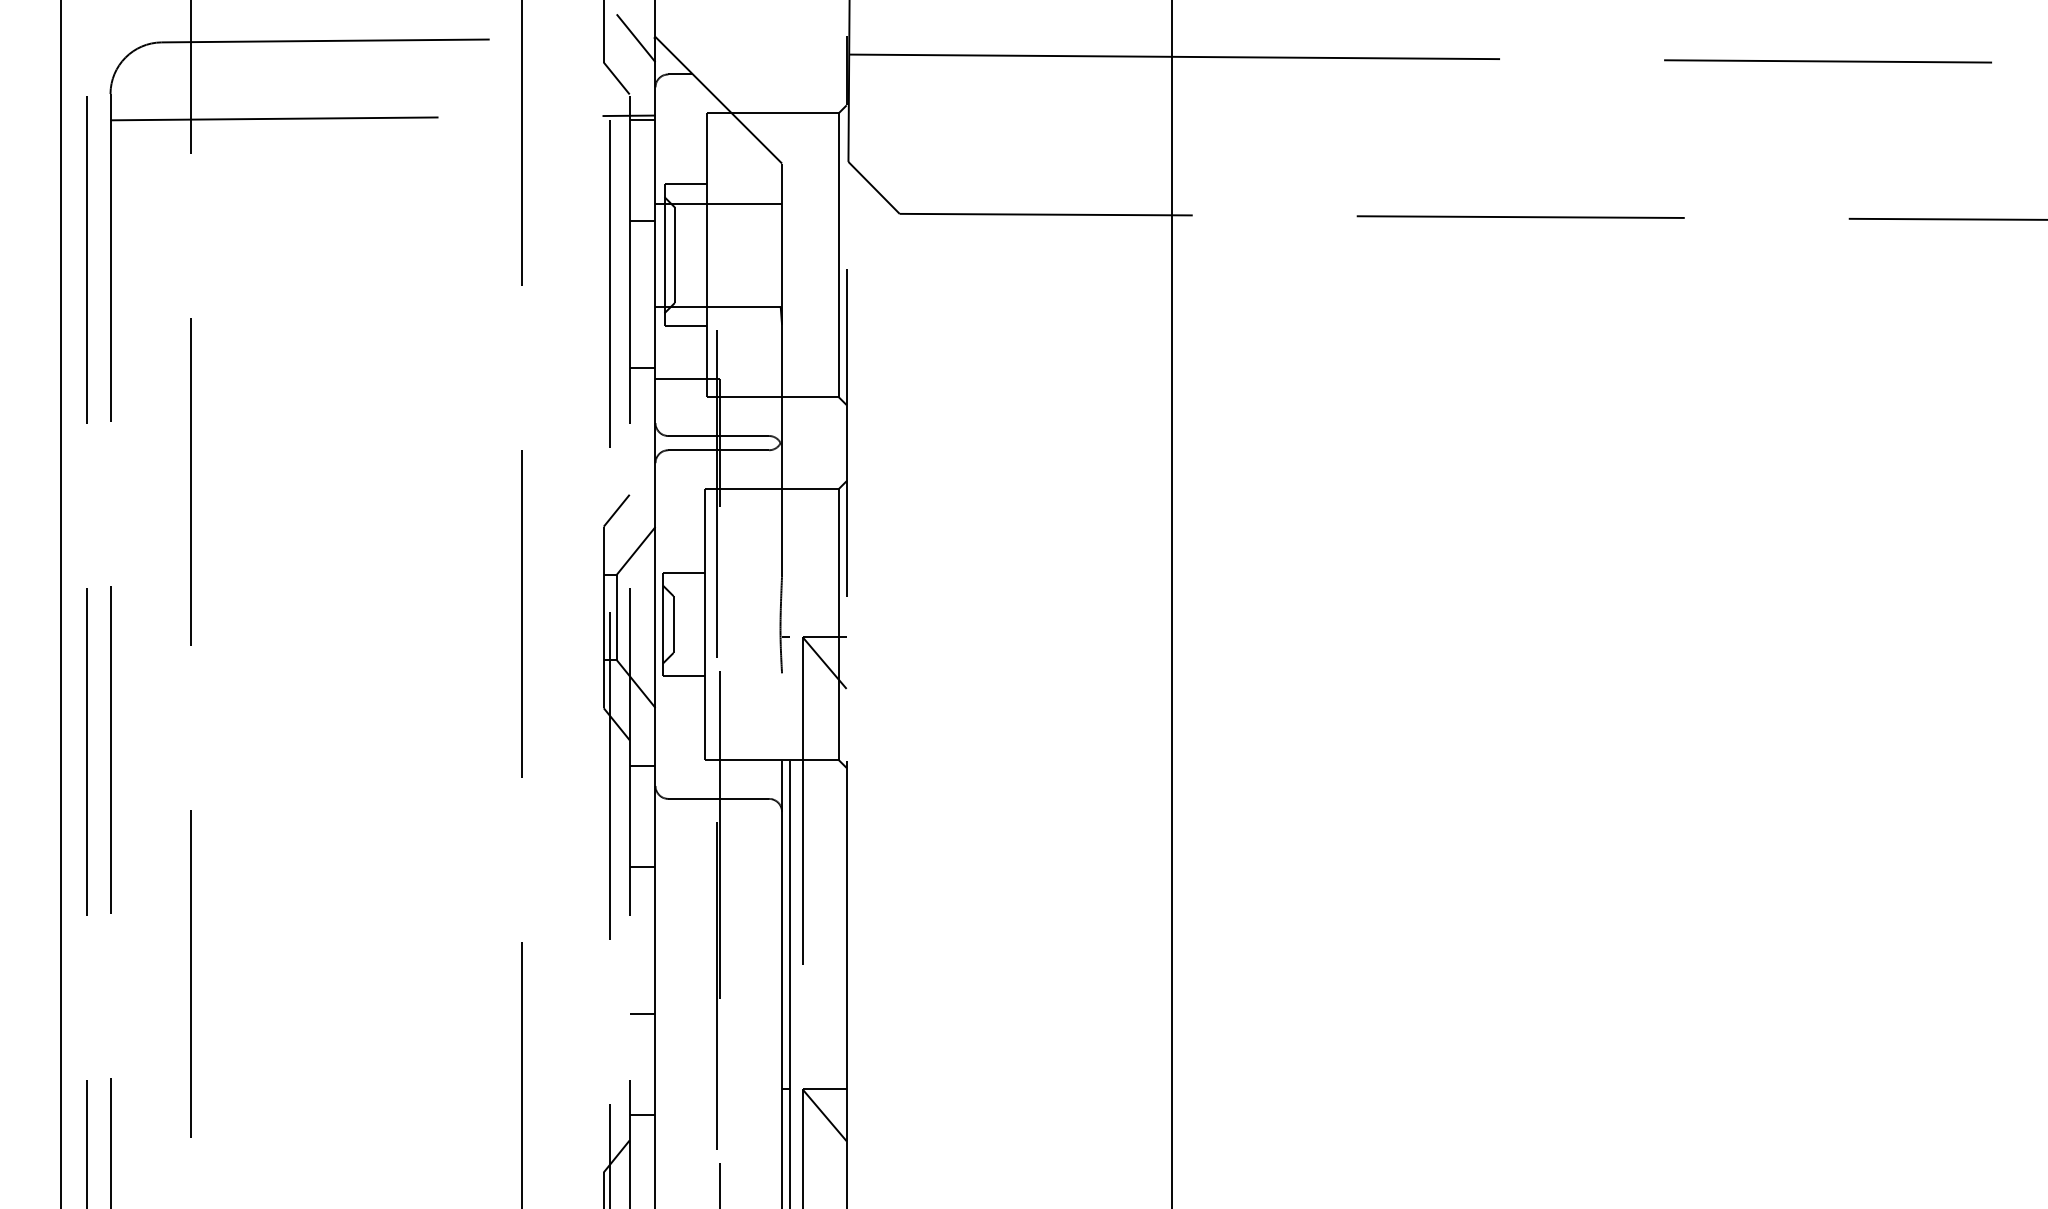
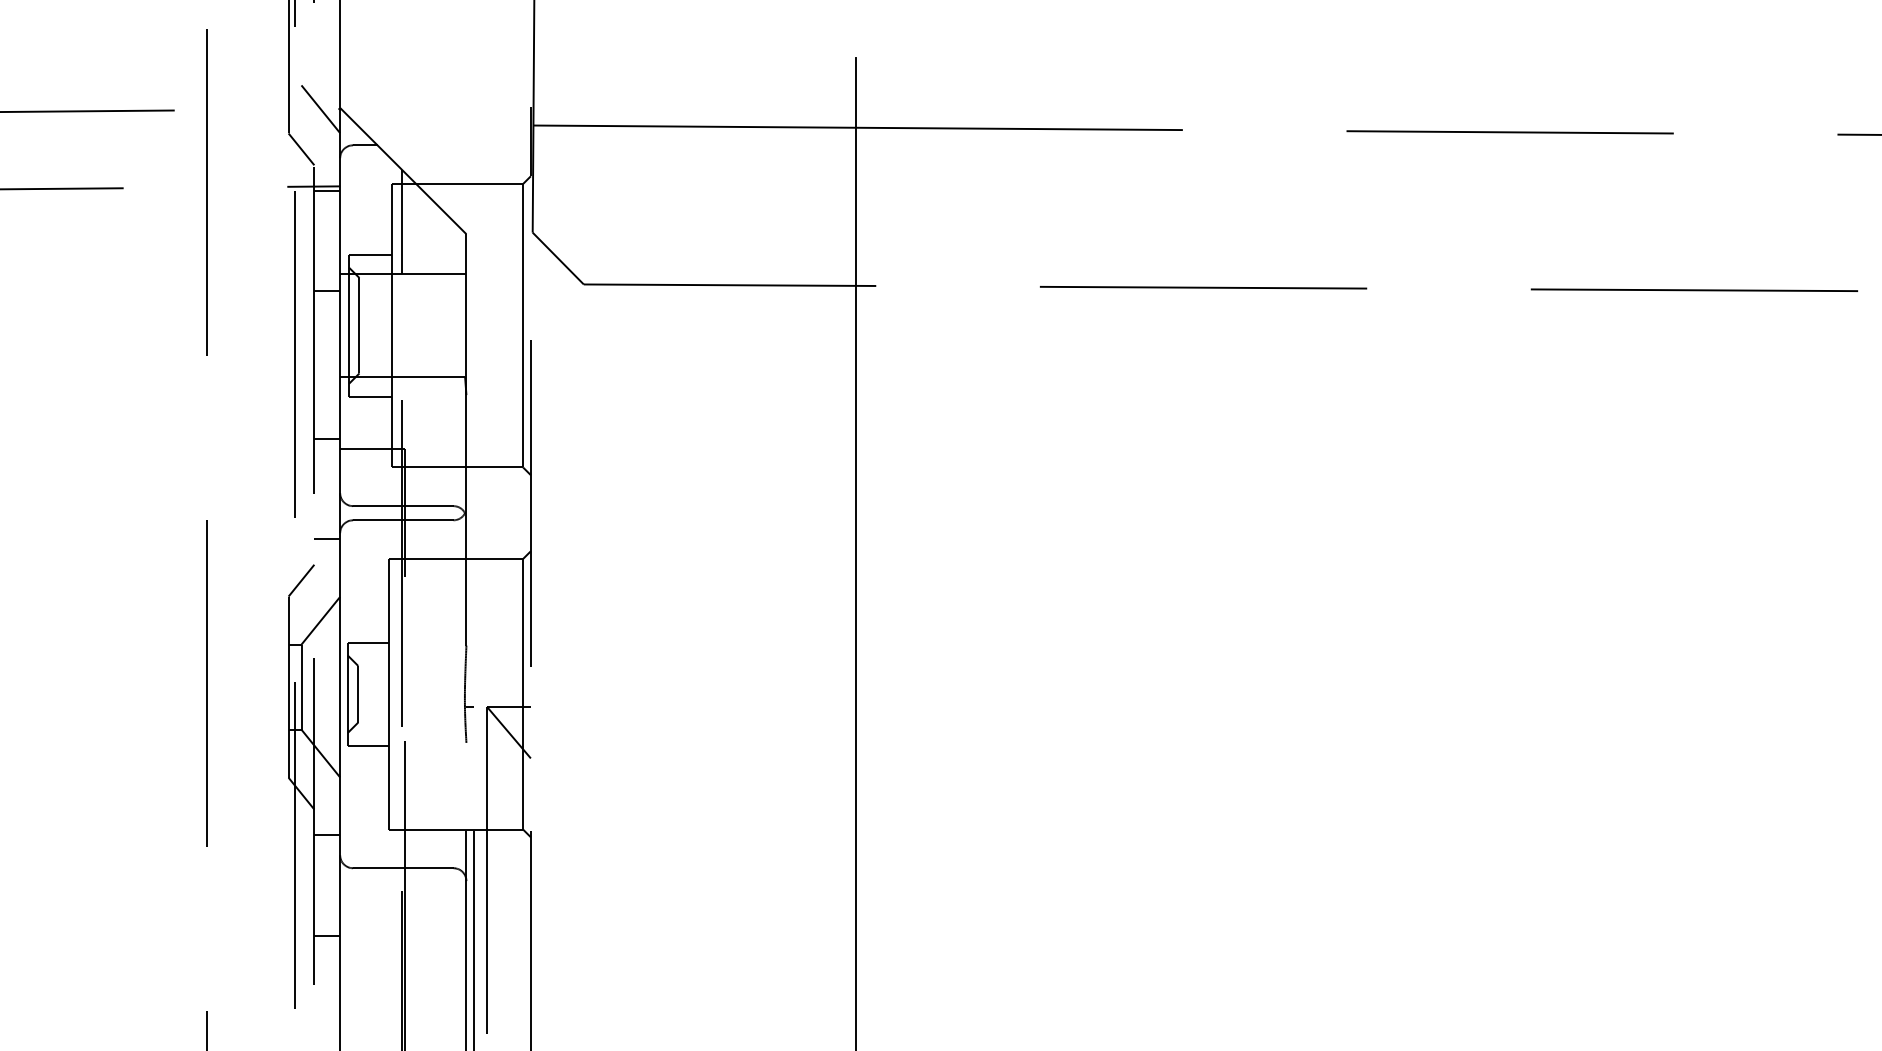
line: (717, 150) -> (402, 221), added
line: (642, 468) -> (327, 538), added

